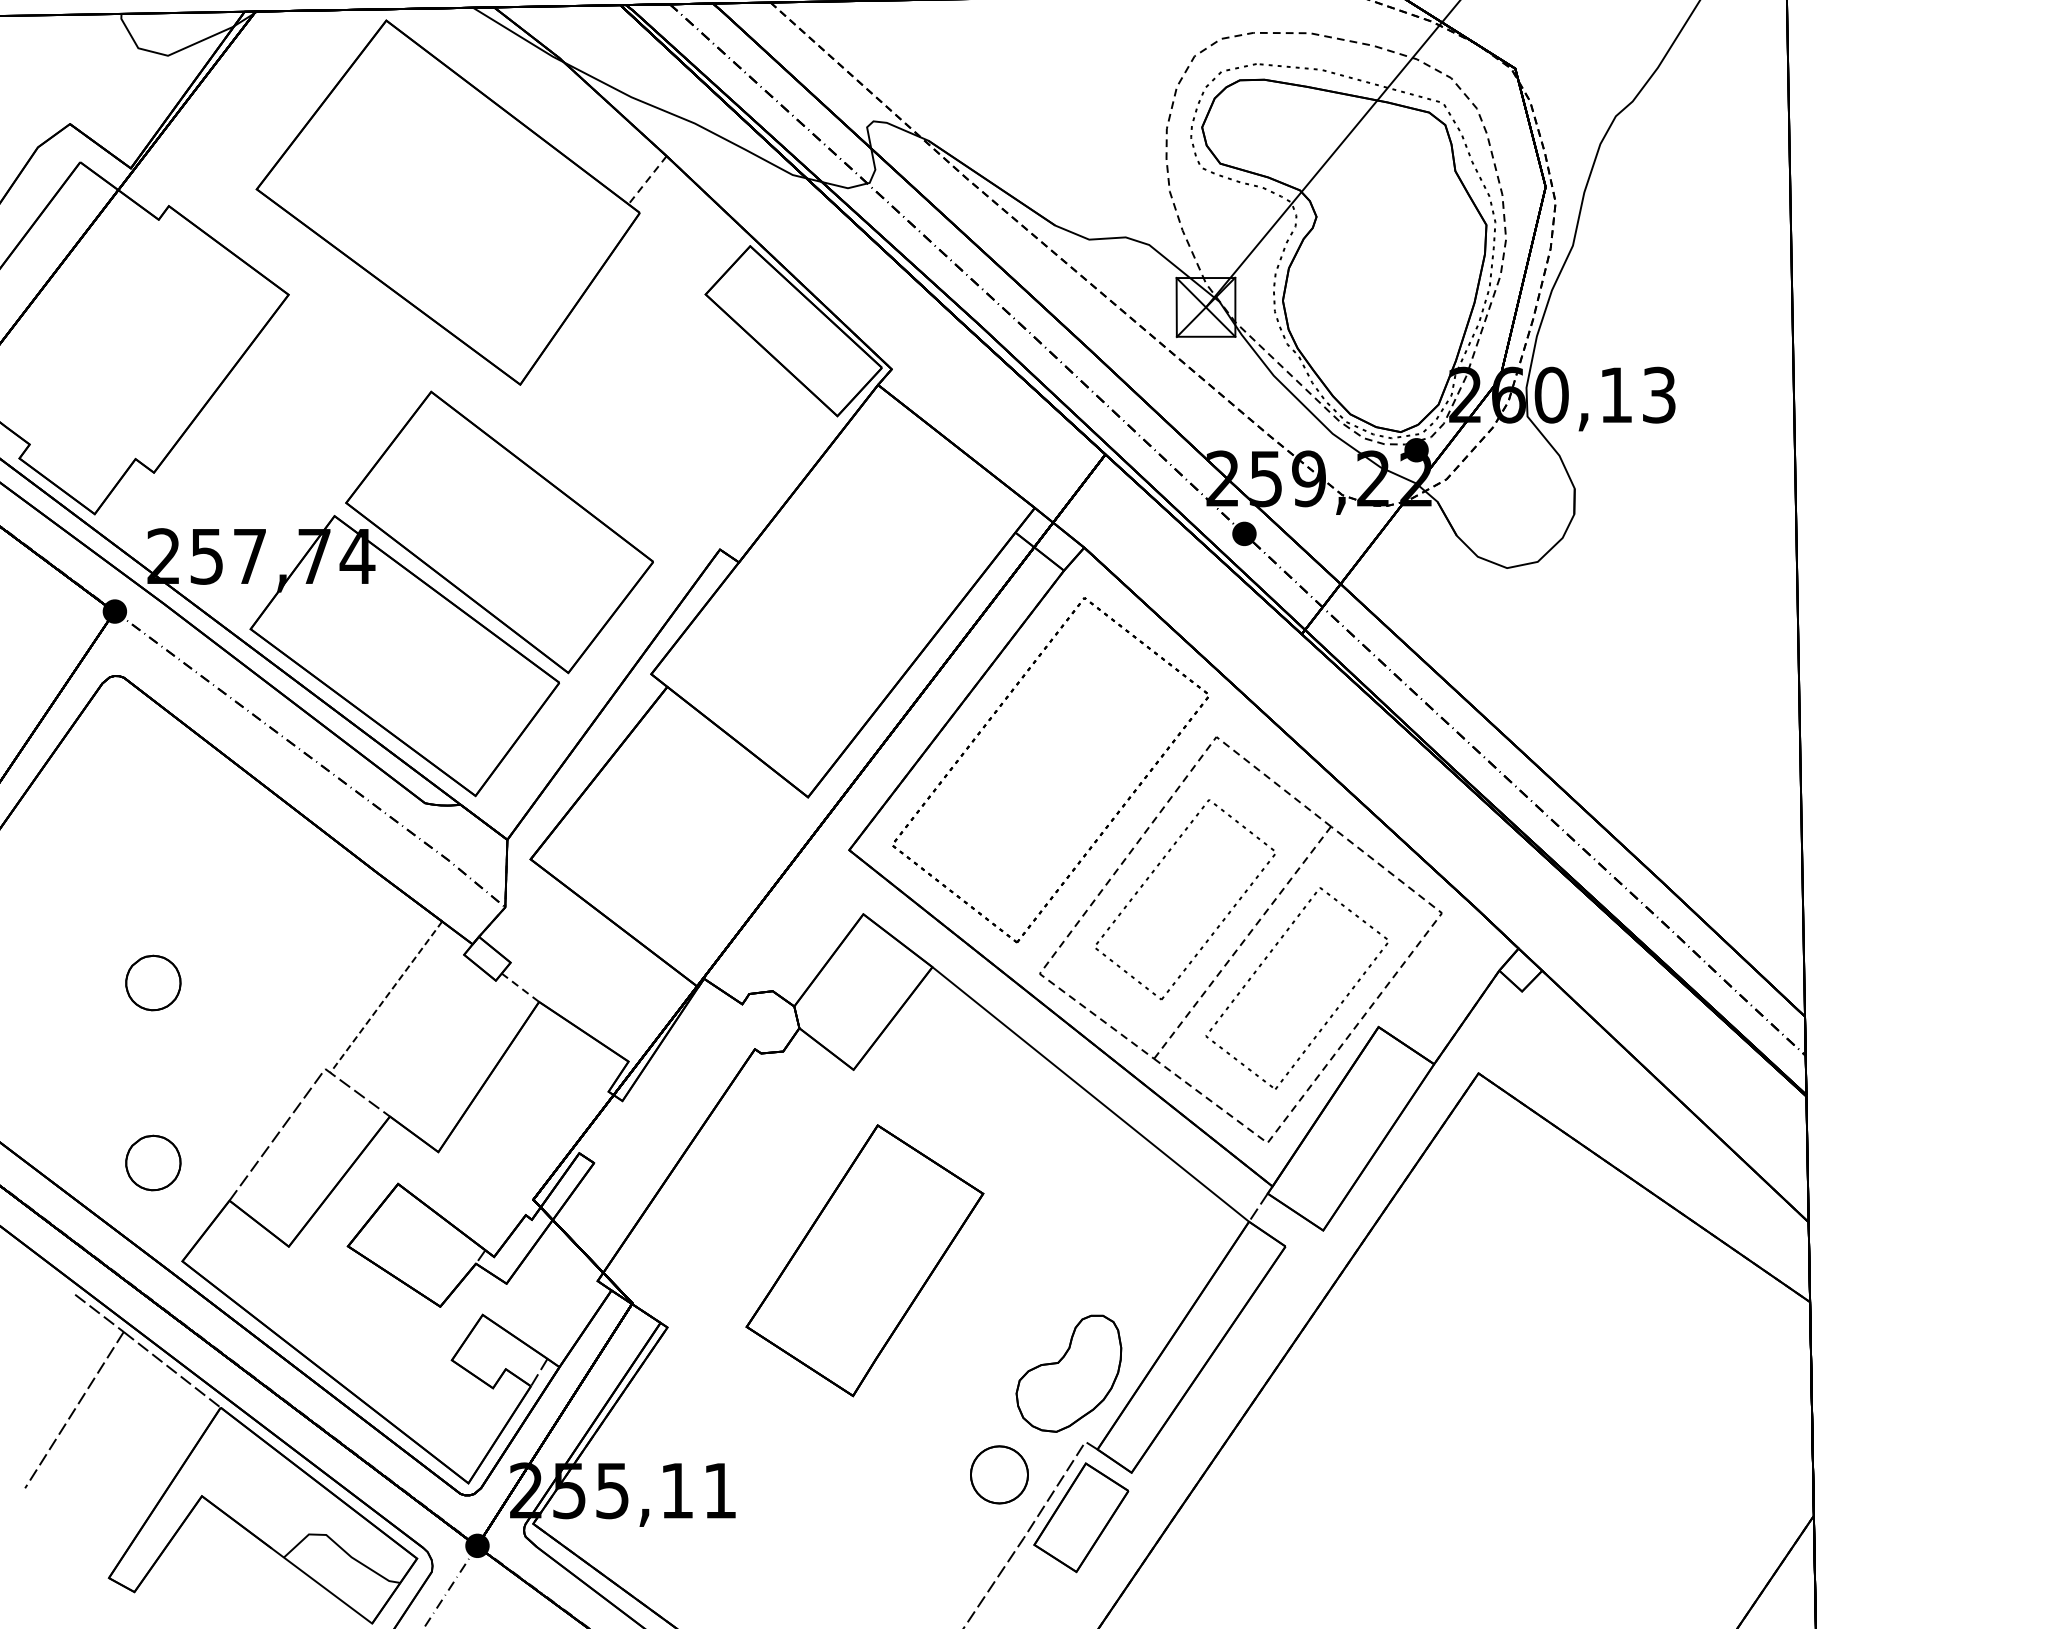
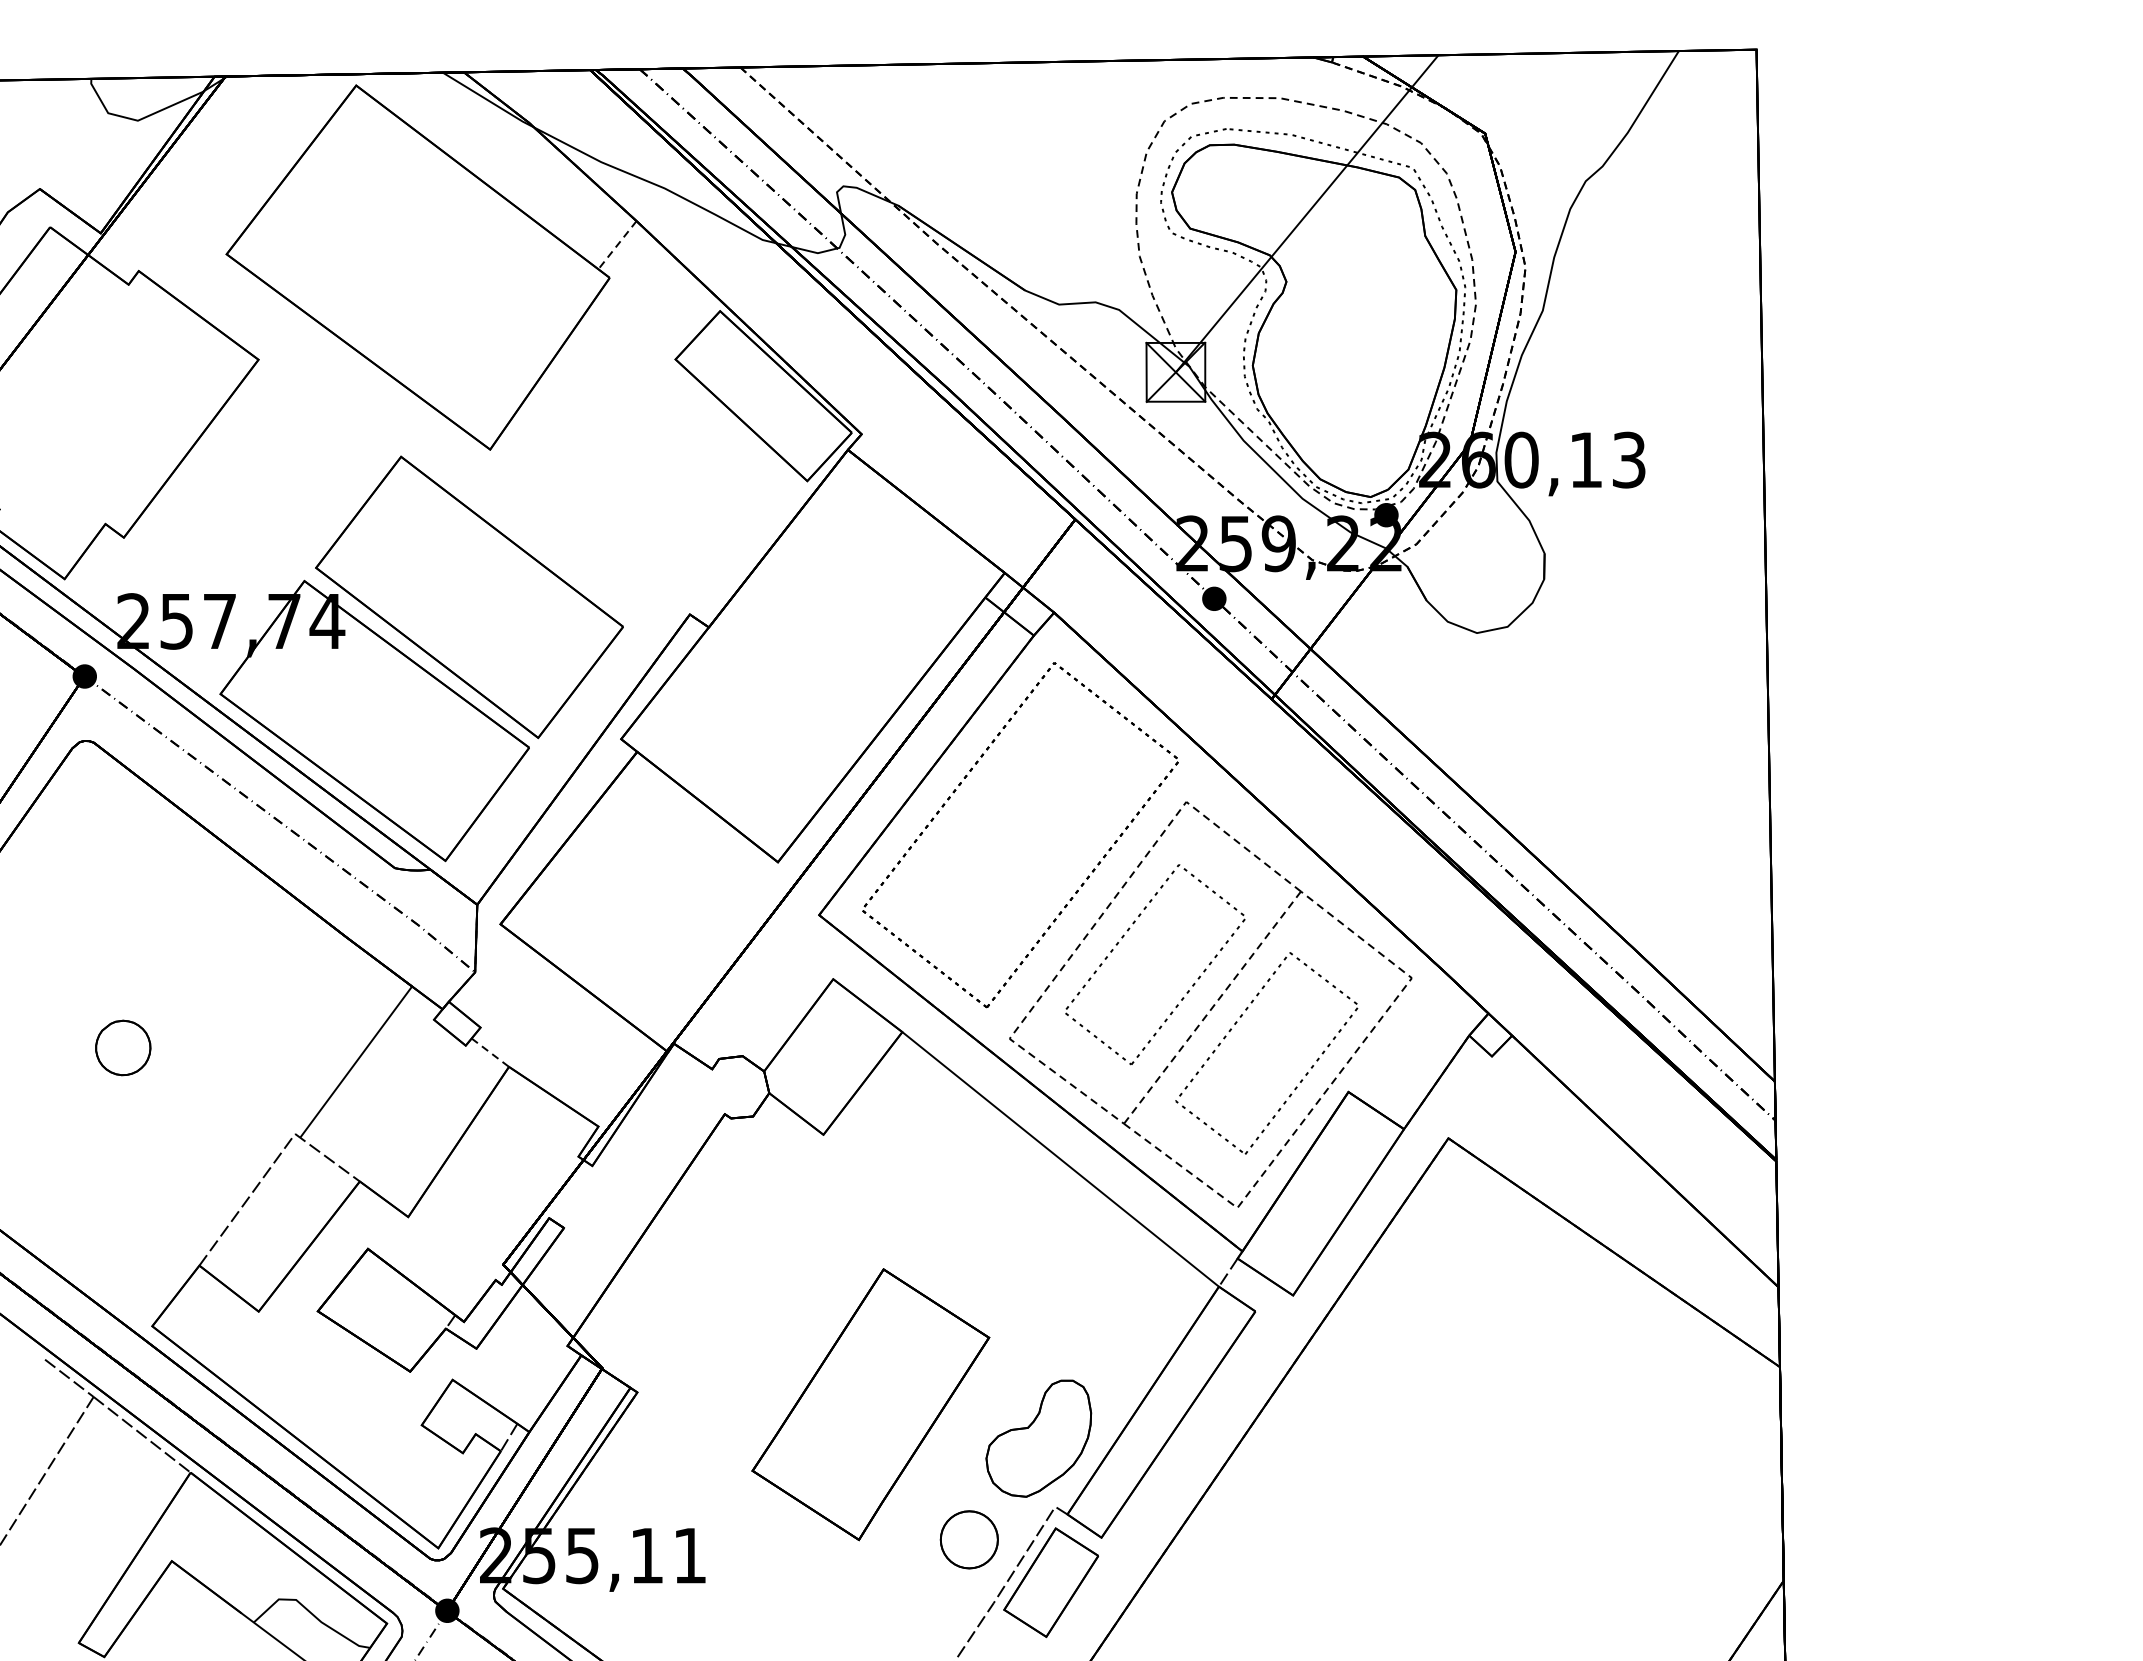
line: (385, 997) -> (355, 1062), dashed -> solid
part: (153, 1162) -> (123, 1227), removed
part: (864, 1260) -> (870, 1404), moved

